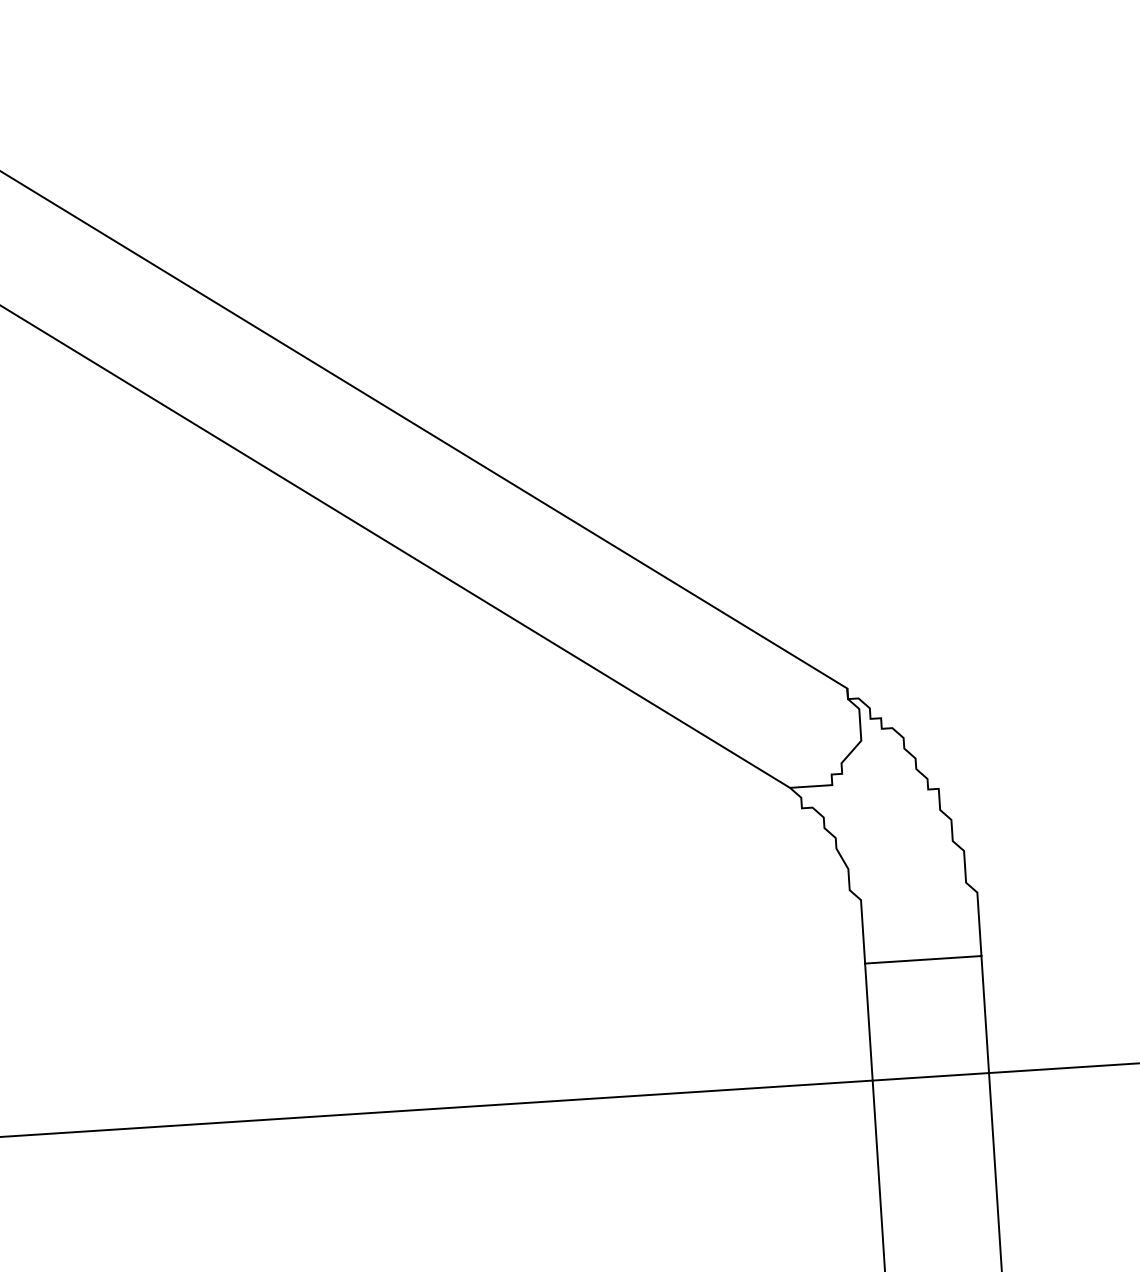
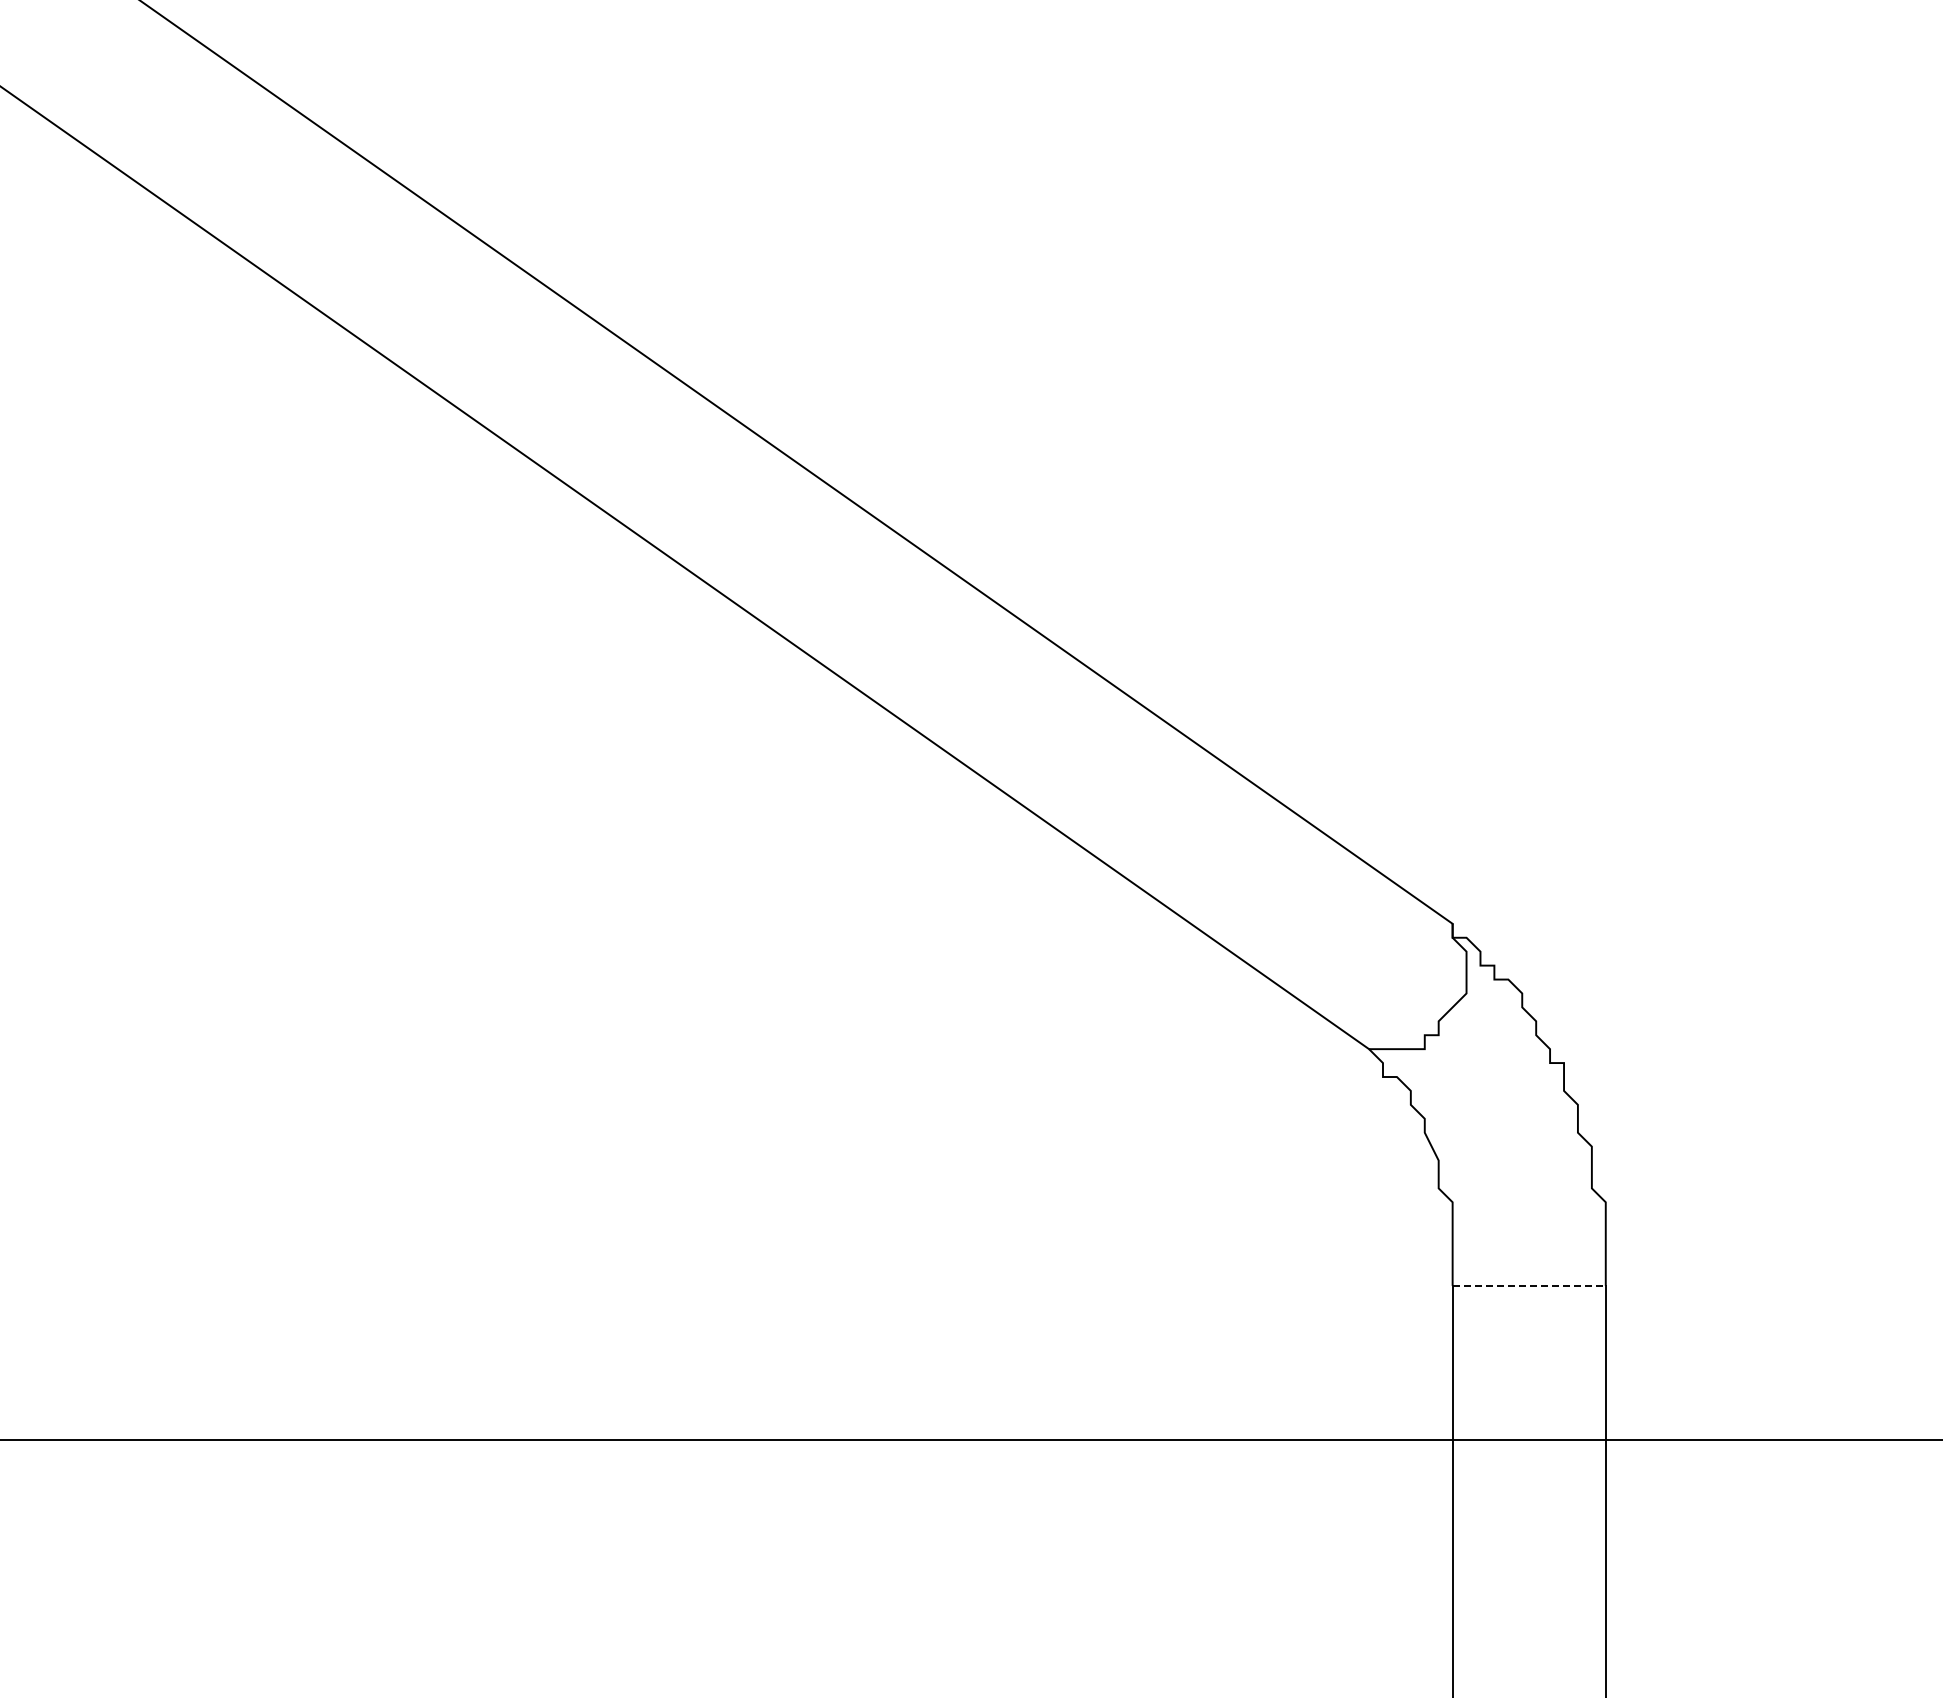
line: (923, 959) -> (1529, 1285), solid -> dashed

